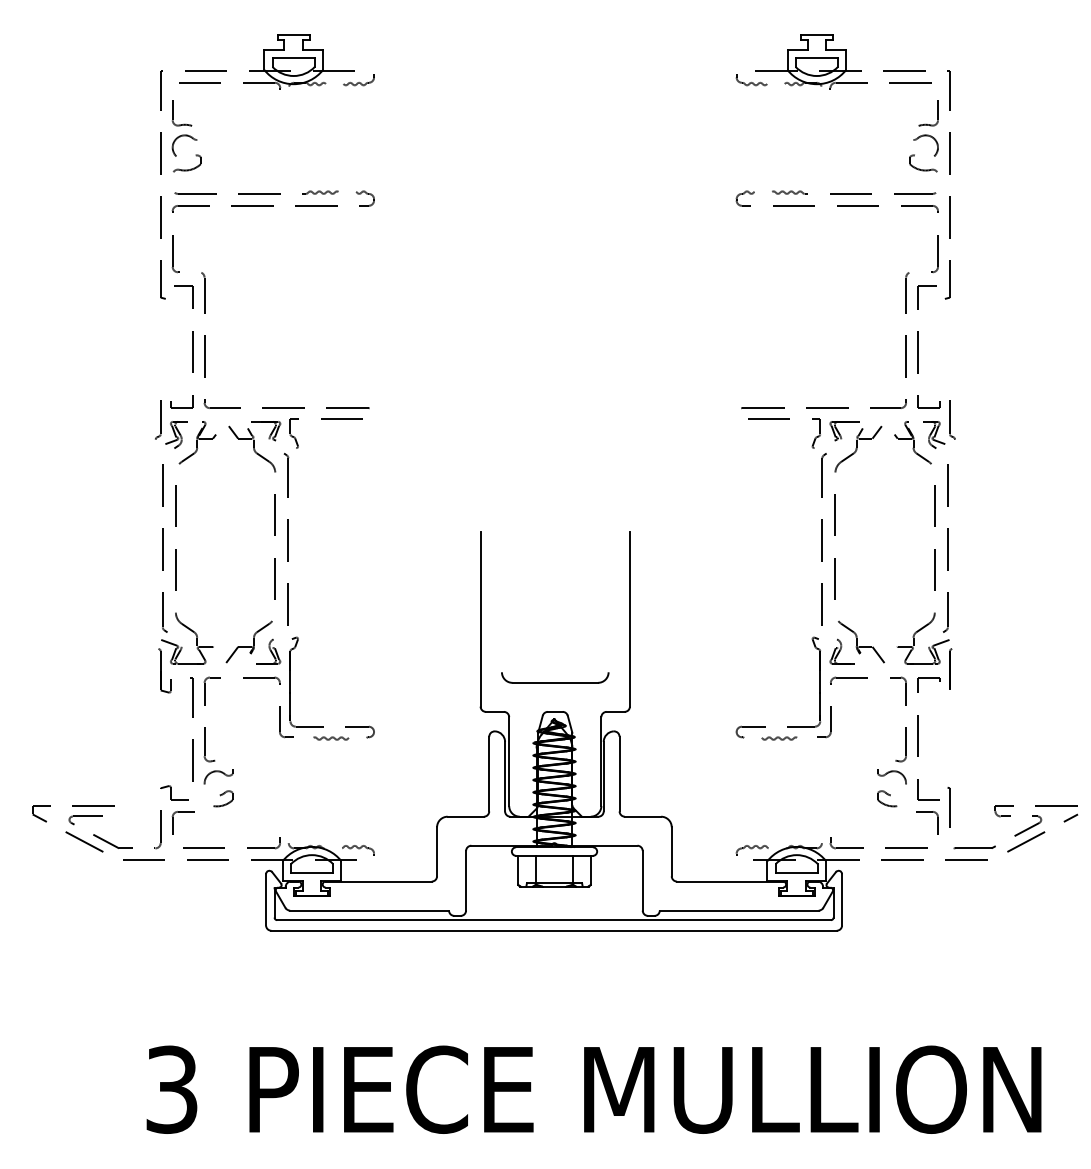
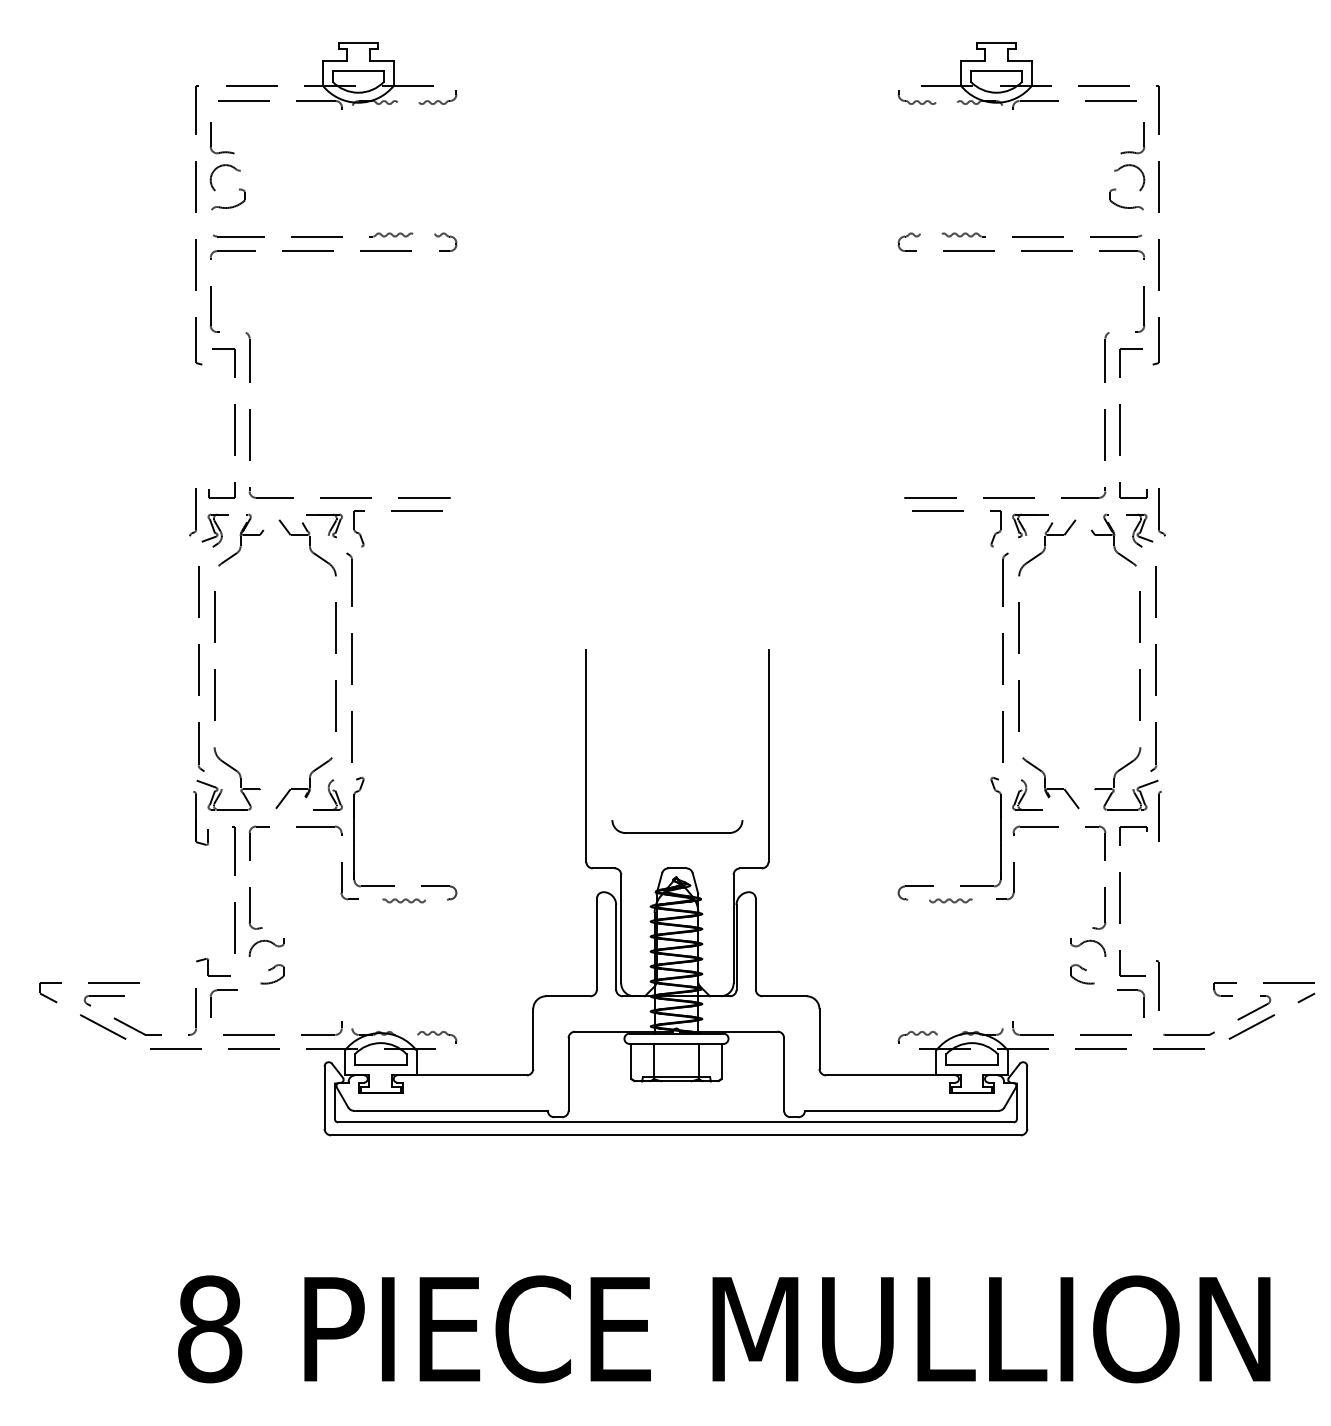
text: (172, 1089) -> (210, 1329), 3 -> 8

